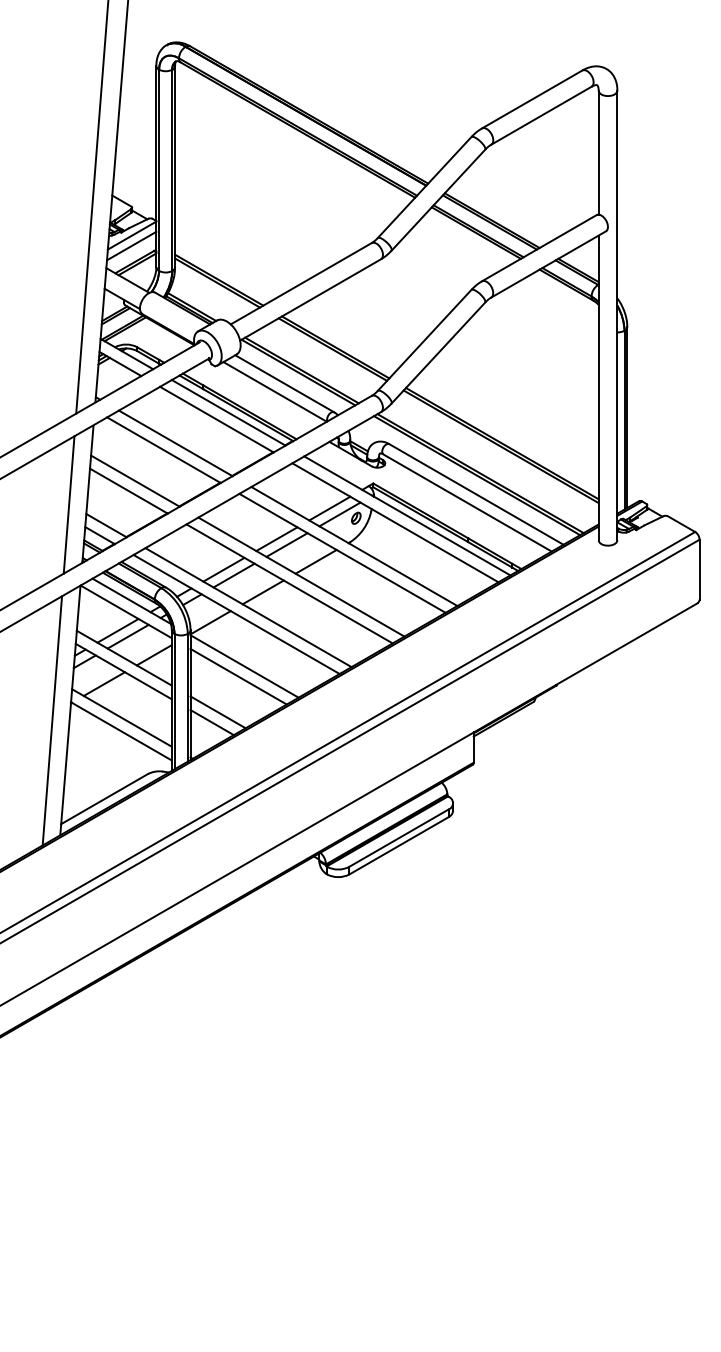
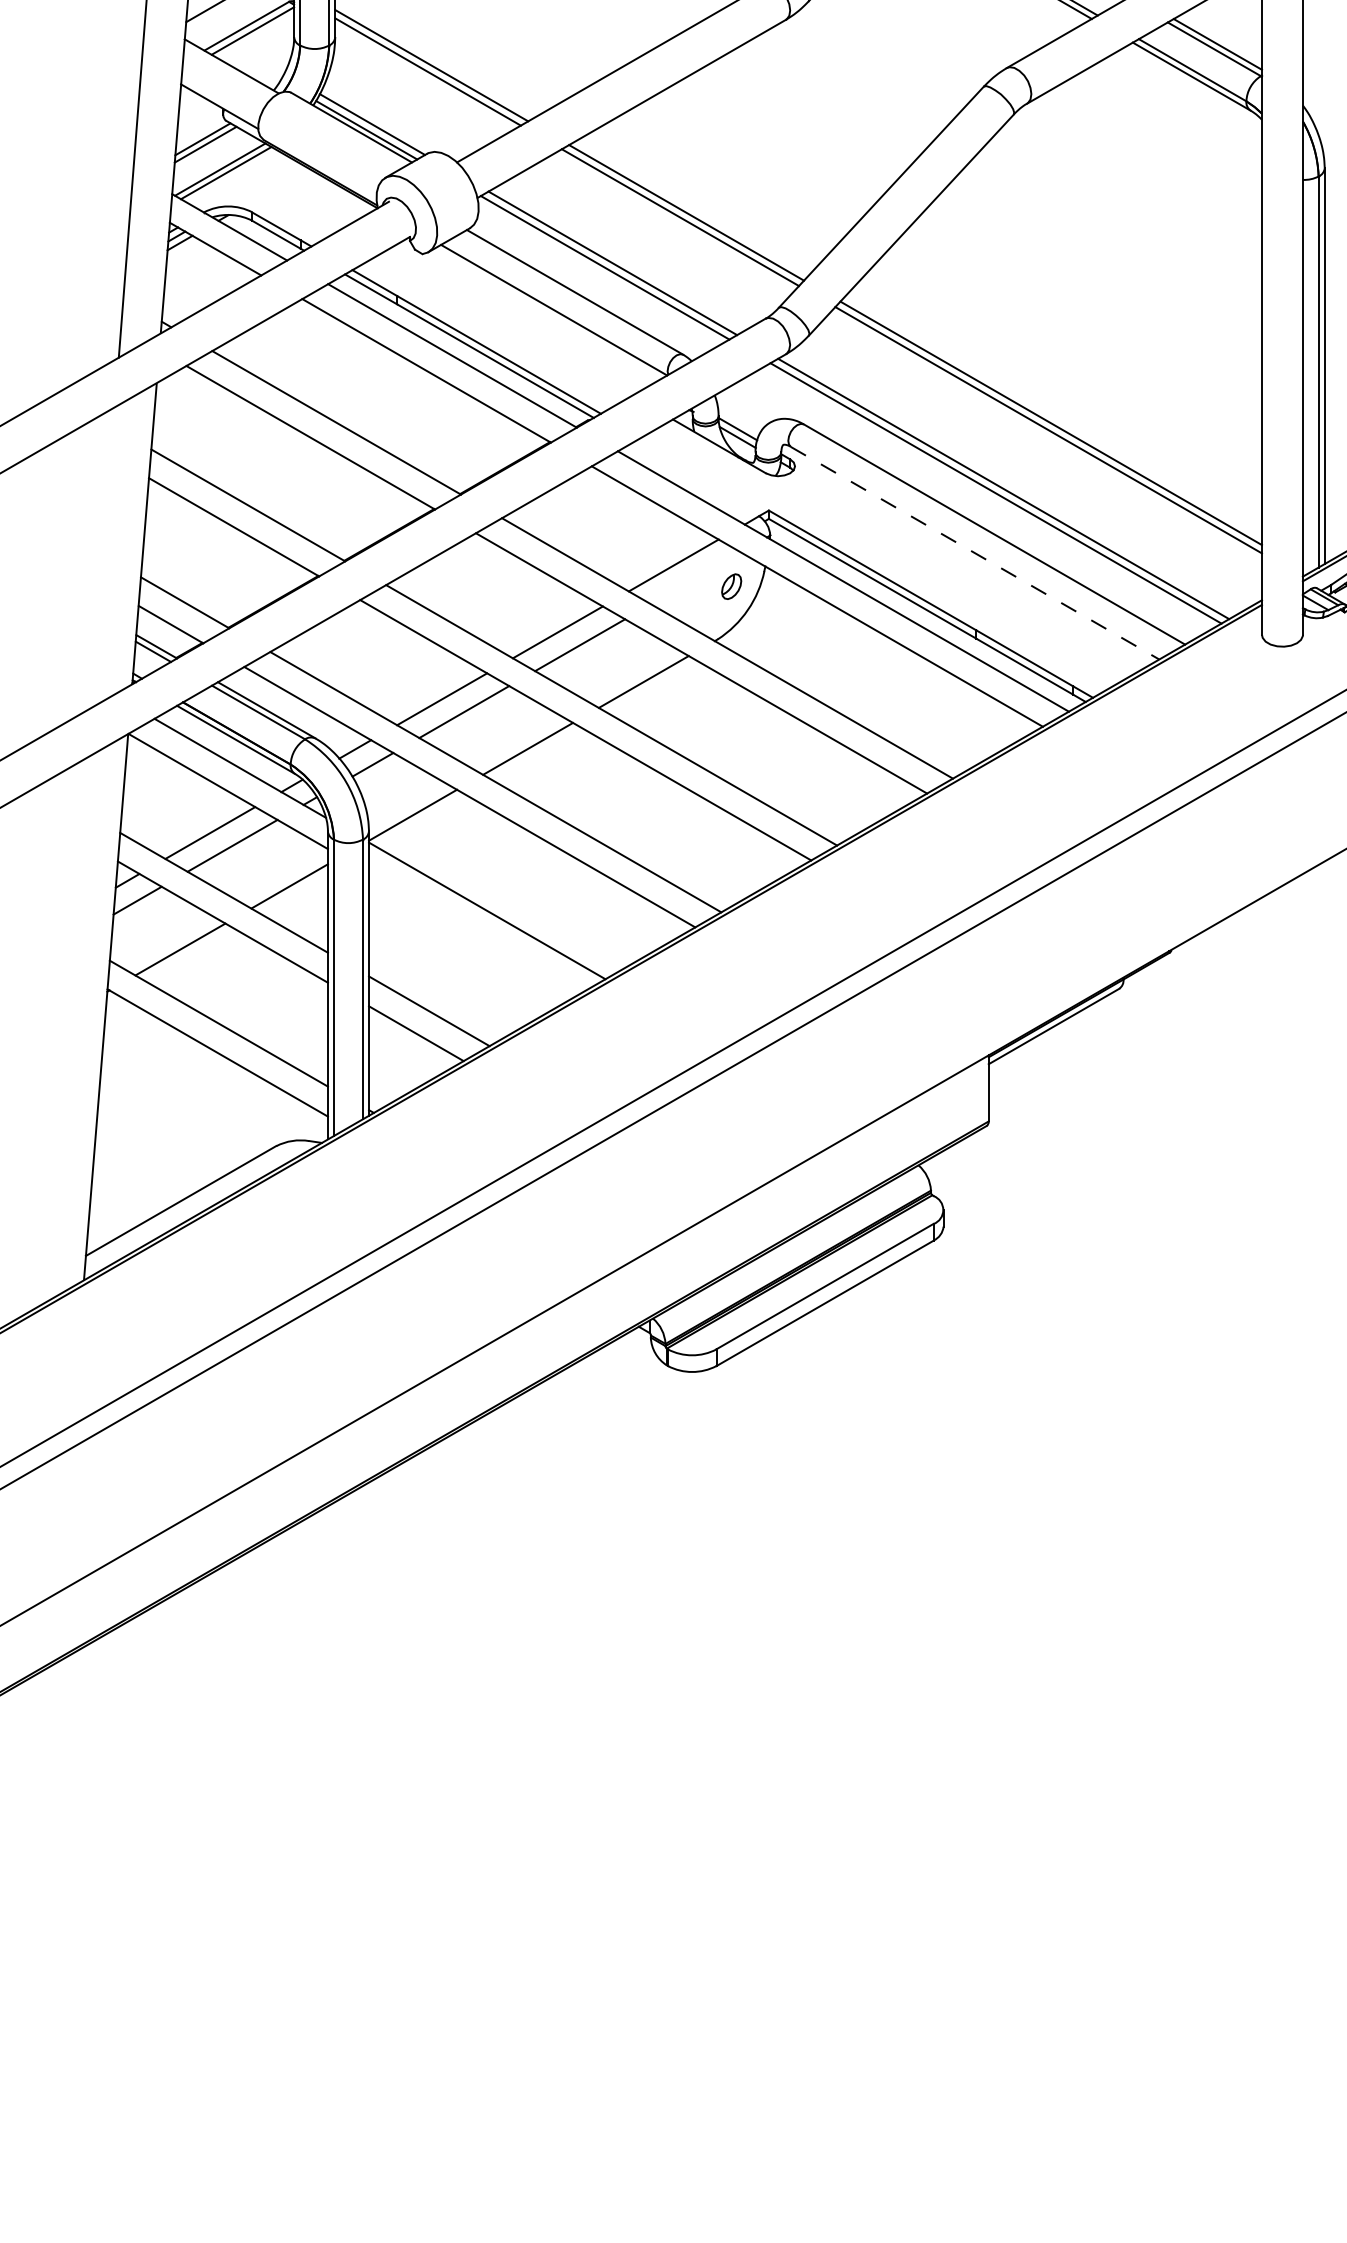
line: (468, 503) -> (977, 554), solid -> dashed
line: (68, 504) -> (101, 556), removed
line: (339, 514) -> (694, 578), removed
line: (238, 676) -> (473, 932), removed
line: (52, 720) -> (66, 1029), removed

